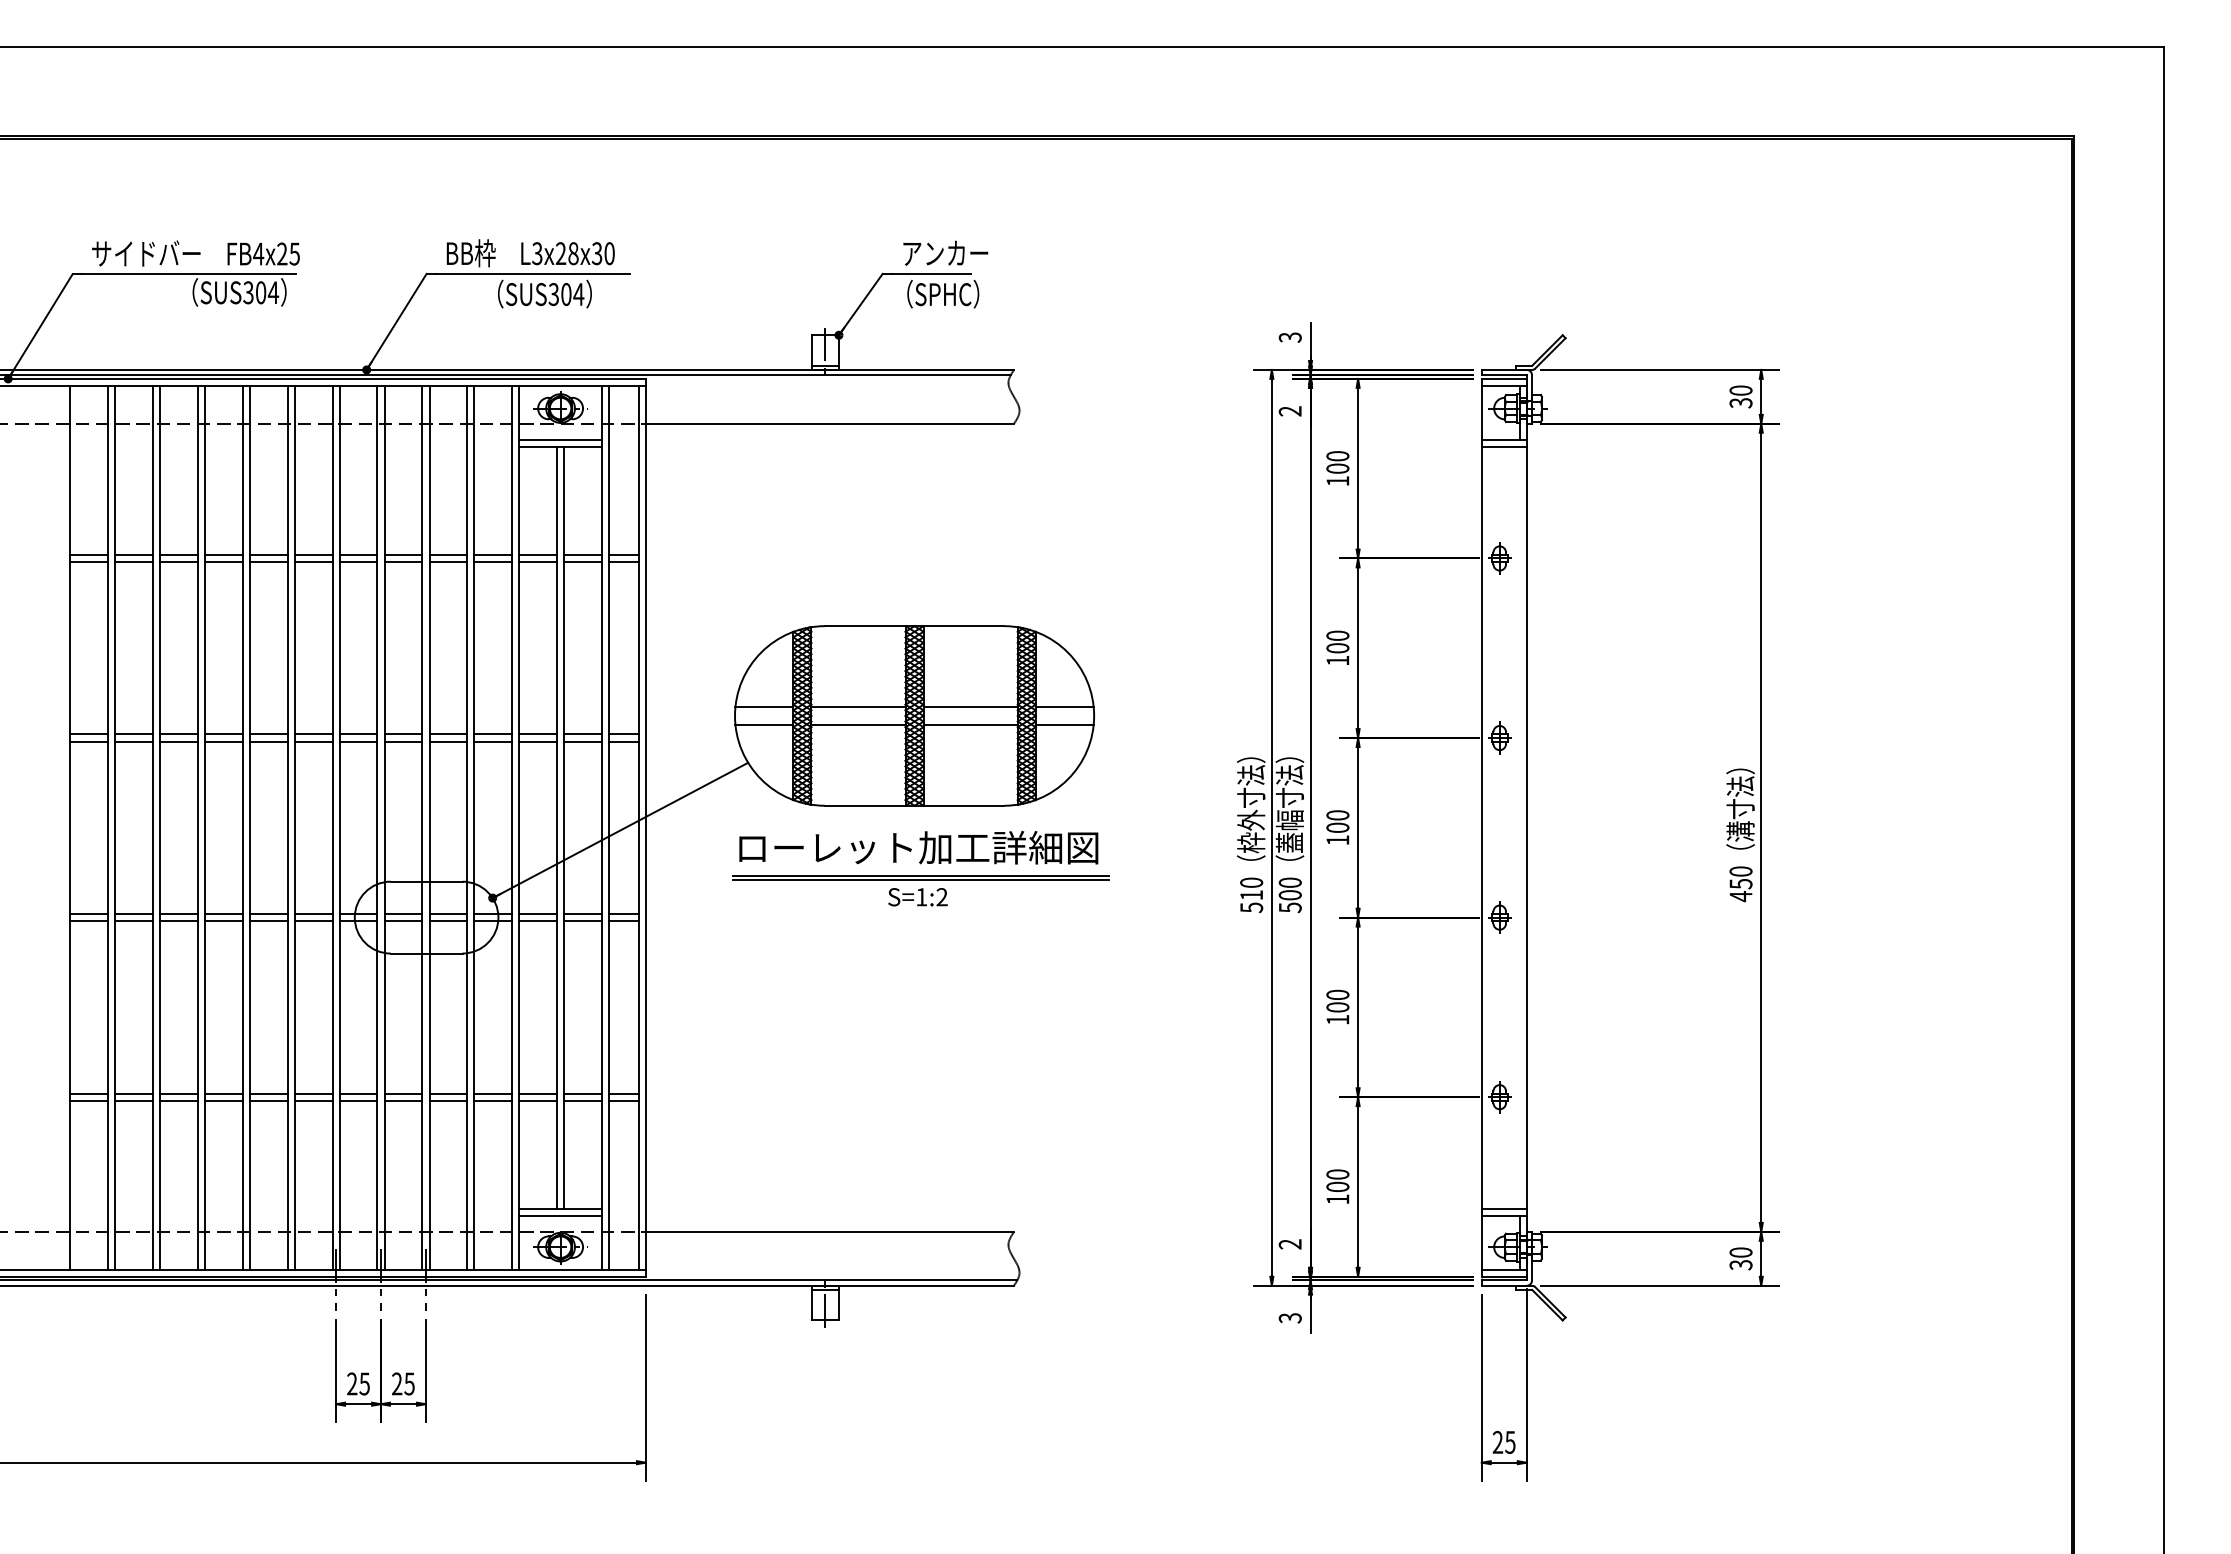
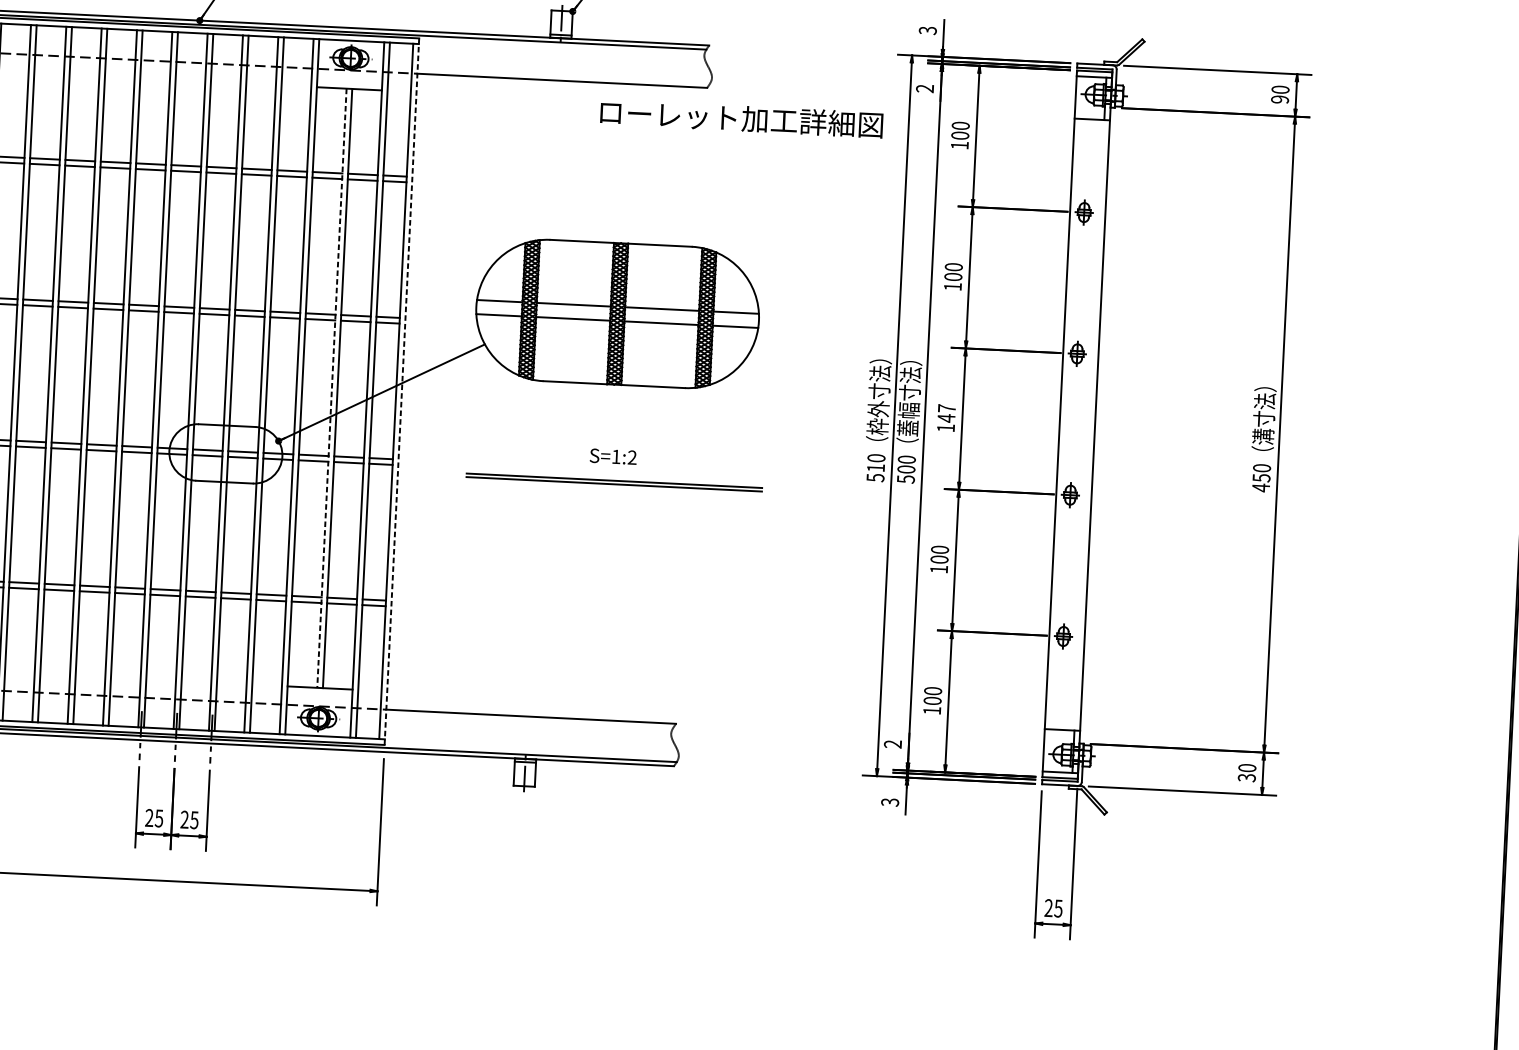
text: (1741, 403) -> (1280, 99), 30 -> 90
line: (560, 439) -> (349, 82), removed
line: (1503, 447) -> (1091, 125), removed
text: (1337, 821) -> (946, 413), 100 -> 147
line: (557, 827) -> (332, 388), solid -> dashed
line: (645, 827) -> (401, 391), solid -> dashed
text: (918, 847) -> (741, 118), moved
part: (920, 877) -> (614, 482), moved
line: (1503, 1208) -> (1062, 724), removed
line: (560, 1215) -> (319, 693), removed

